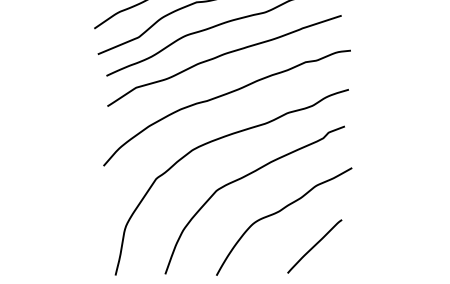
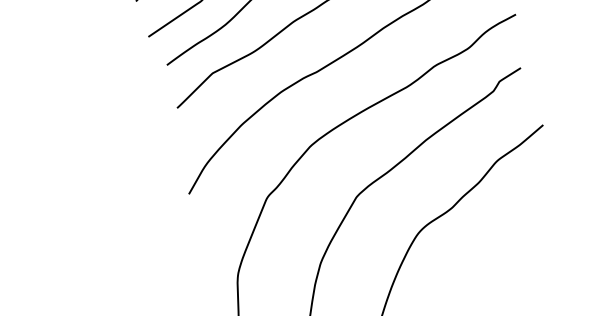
line: (314, 246) -> (512, 247), removed

